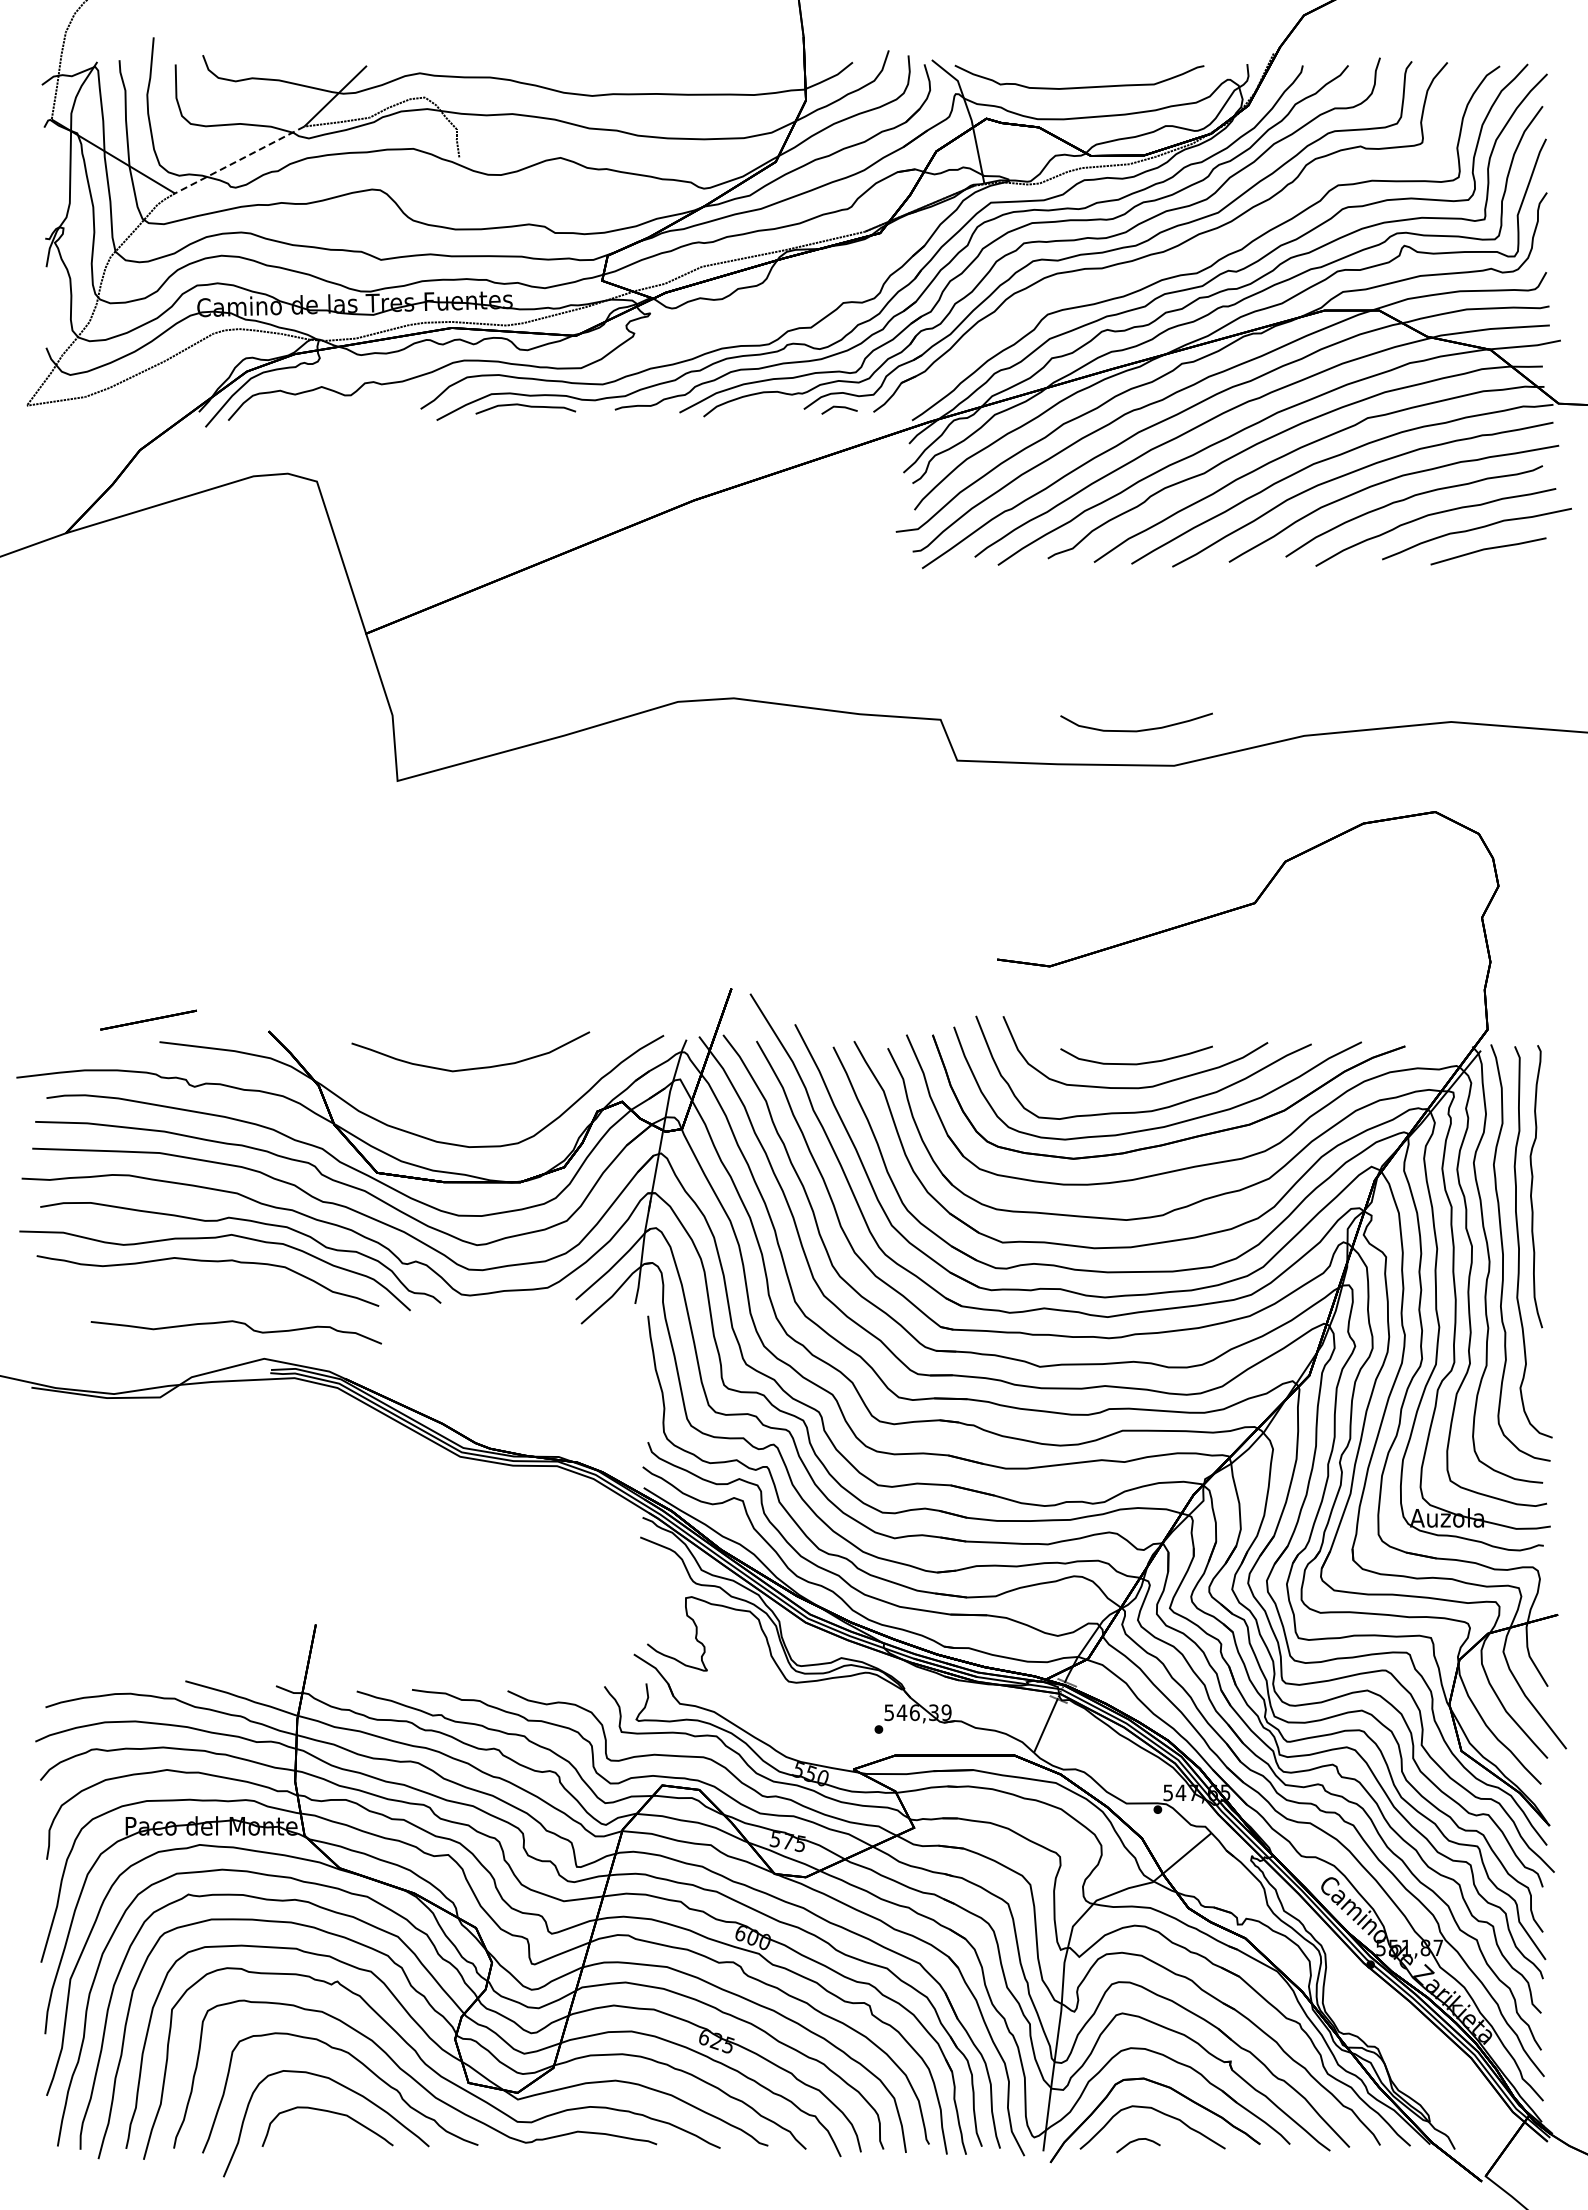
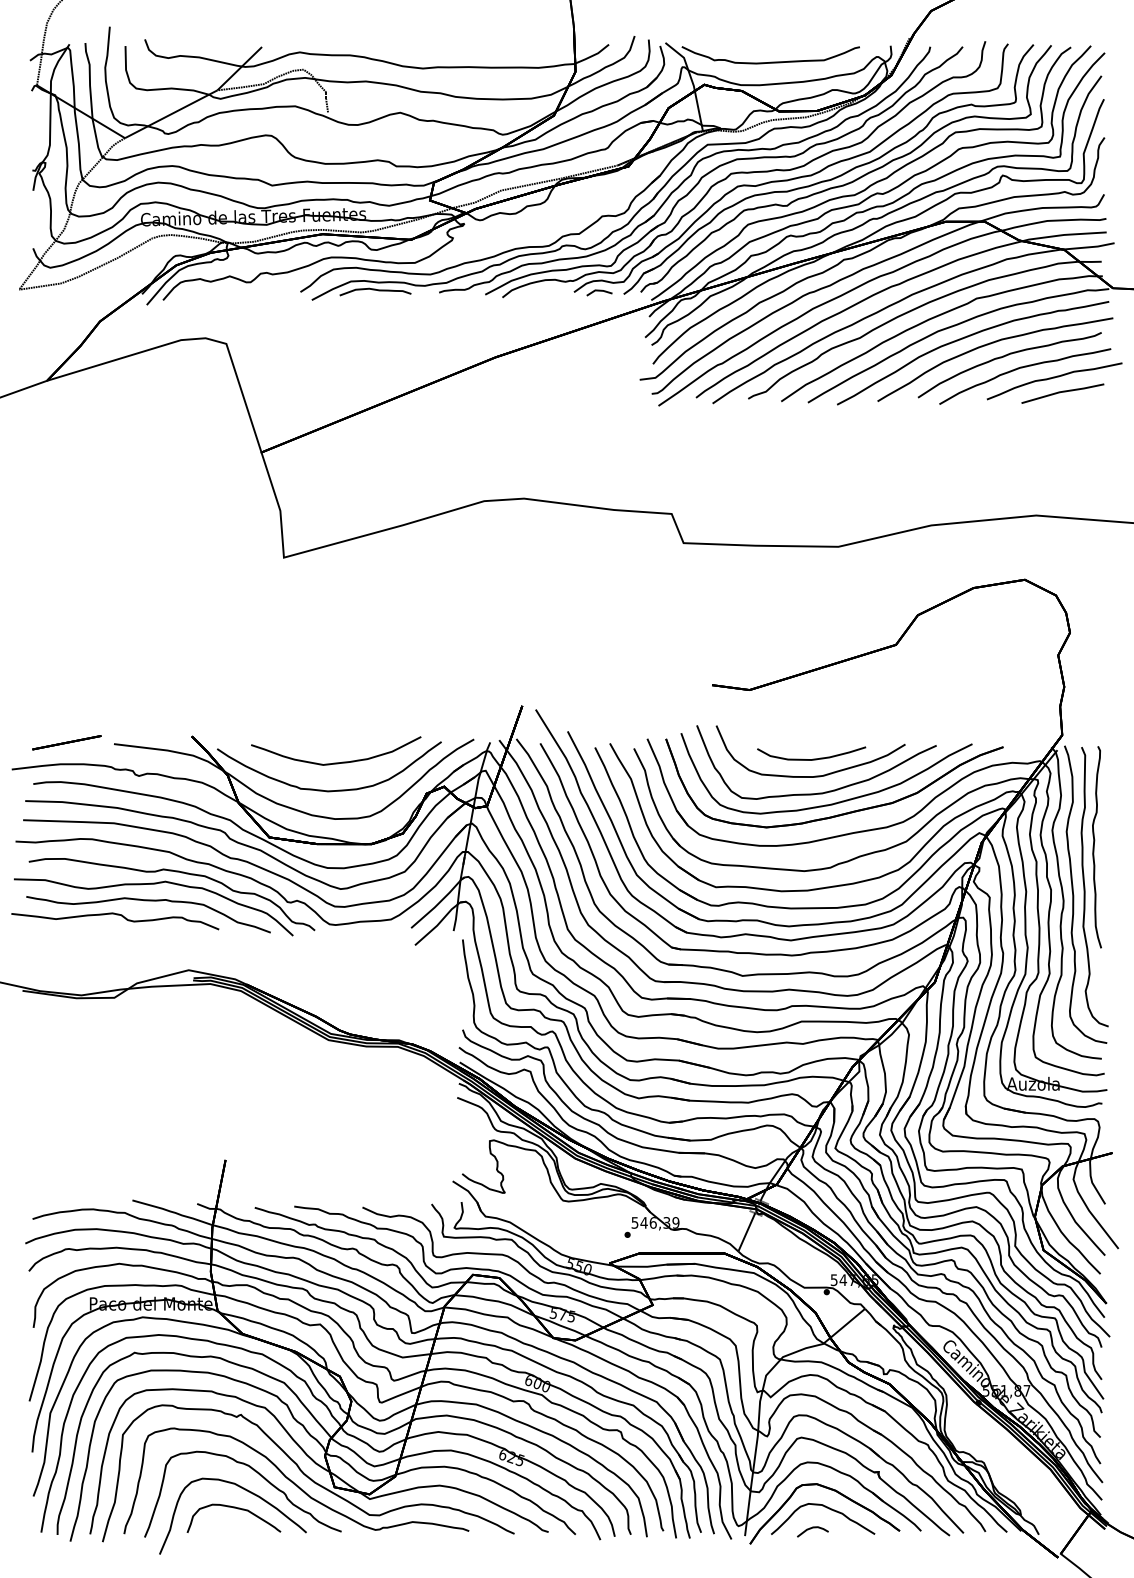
line: (239, 160) -> (171, 114), dashed -> solid
part: (1191, 254) -> (850, 181), added
part: (1136, 730) -> (811, 521), removed
line: (148, 1019) -> (66, 742), moved
part: (454, 1106) -> (324, 790), added
part: (237, 1323) -> (116, 915), moved

